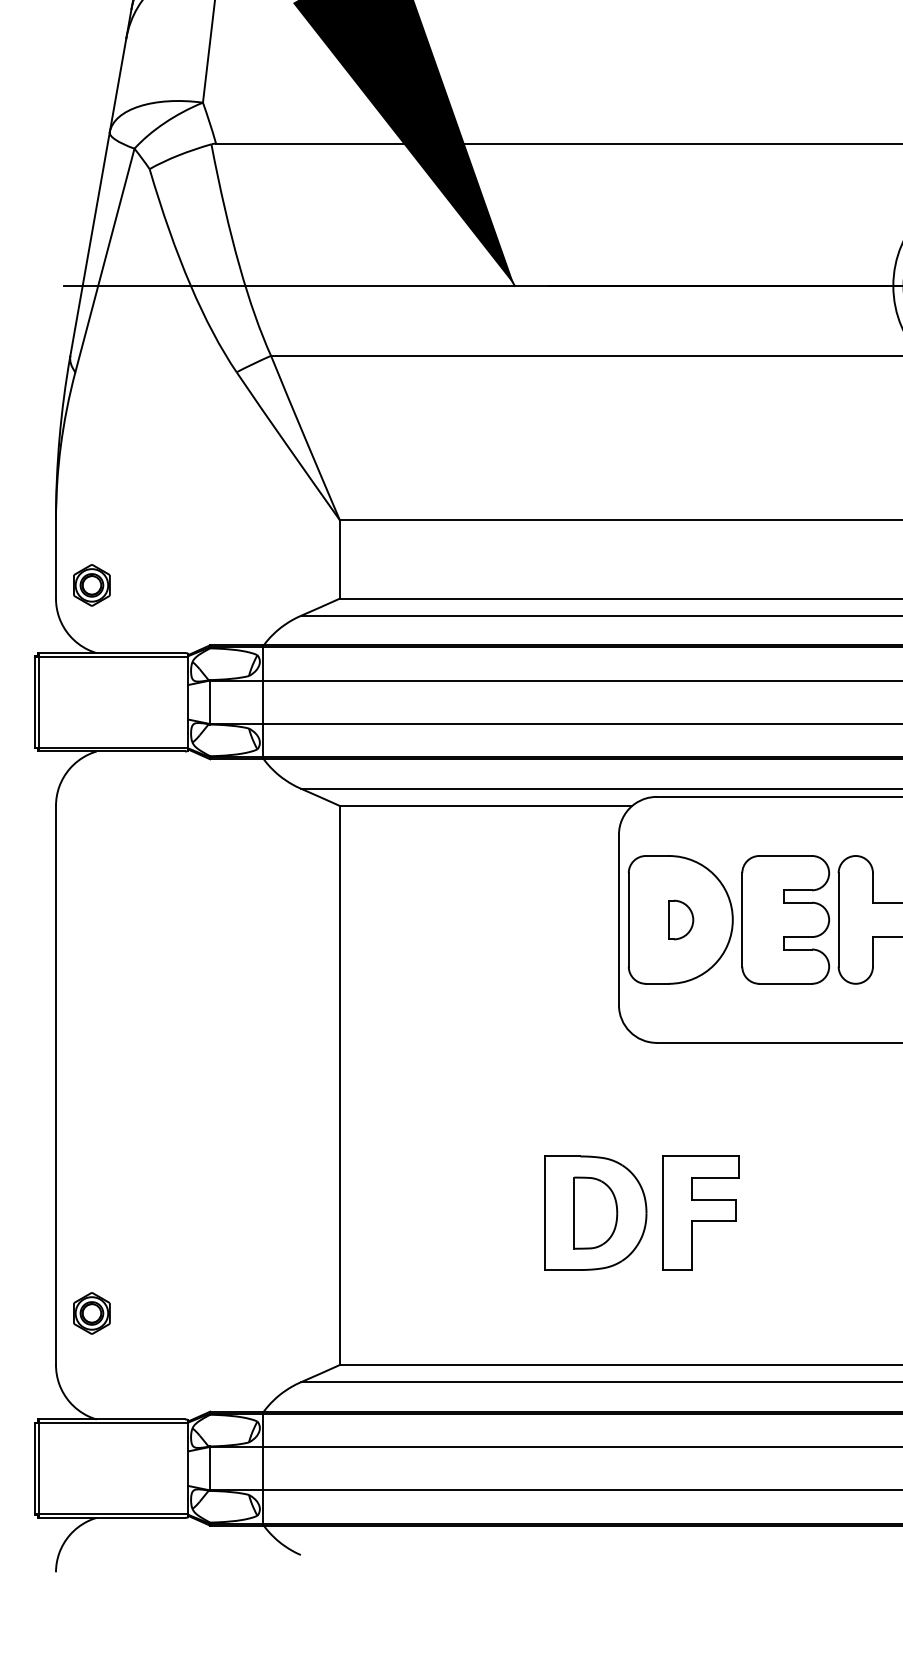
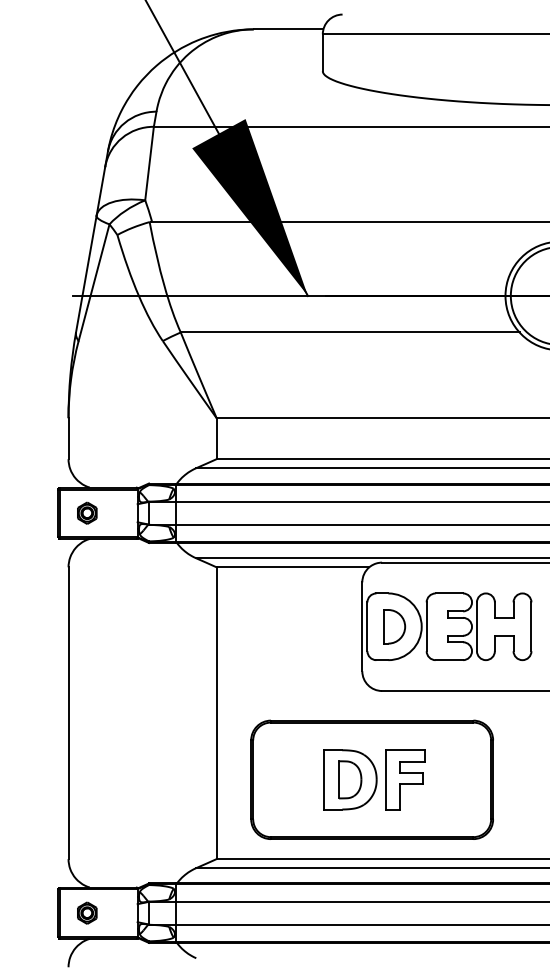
part: (92, 583) -> (87, 512), moved
part: (680, 919) -> (394, 626), size x1.67
part: (636, 1212) -> (371, 779), added
part: (92, 1312) -> (87, 912), moved

